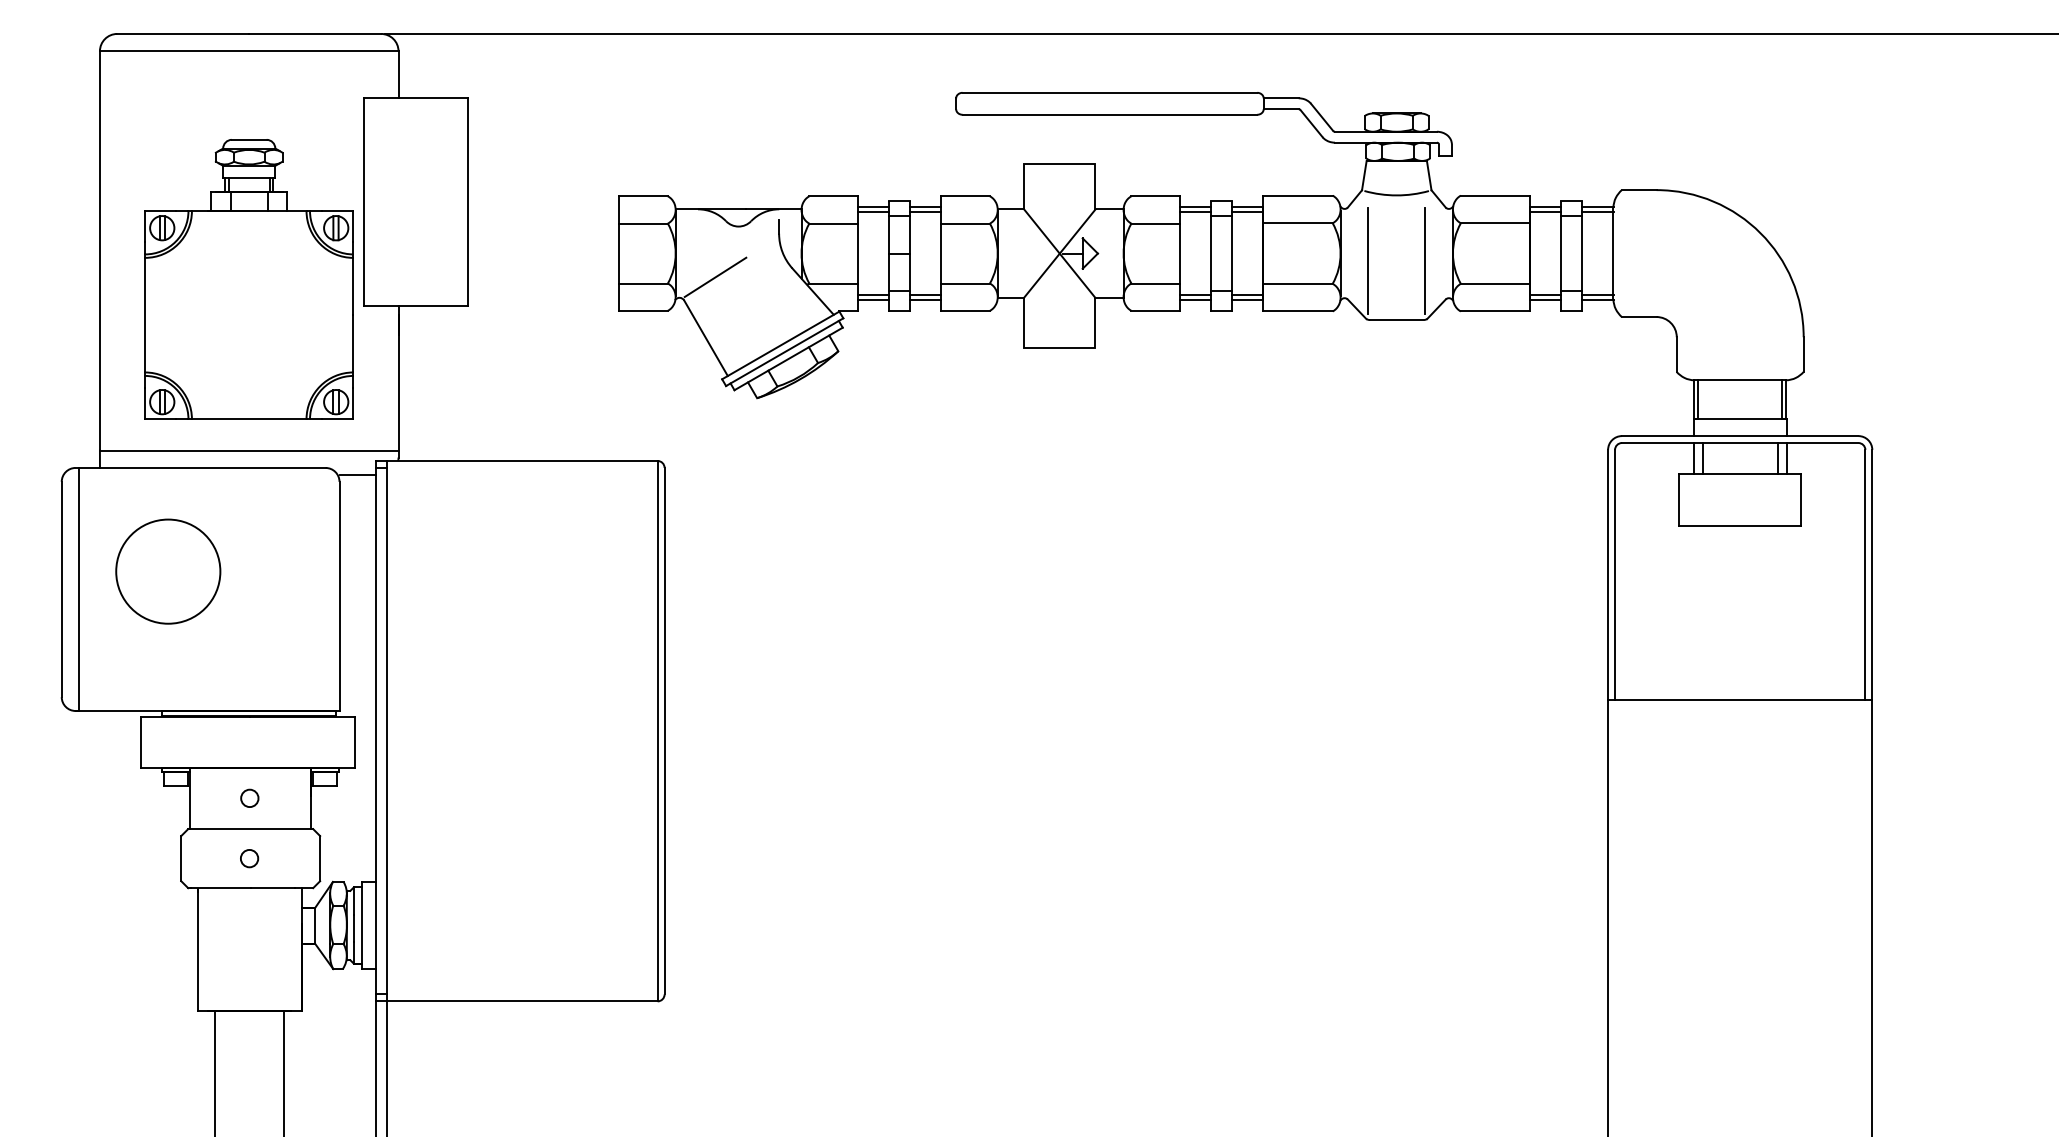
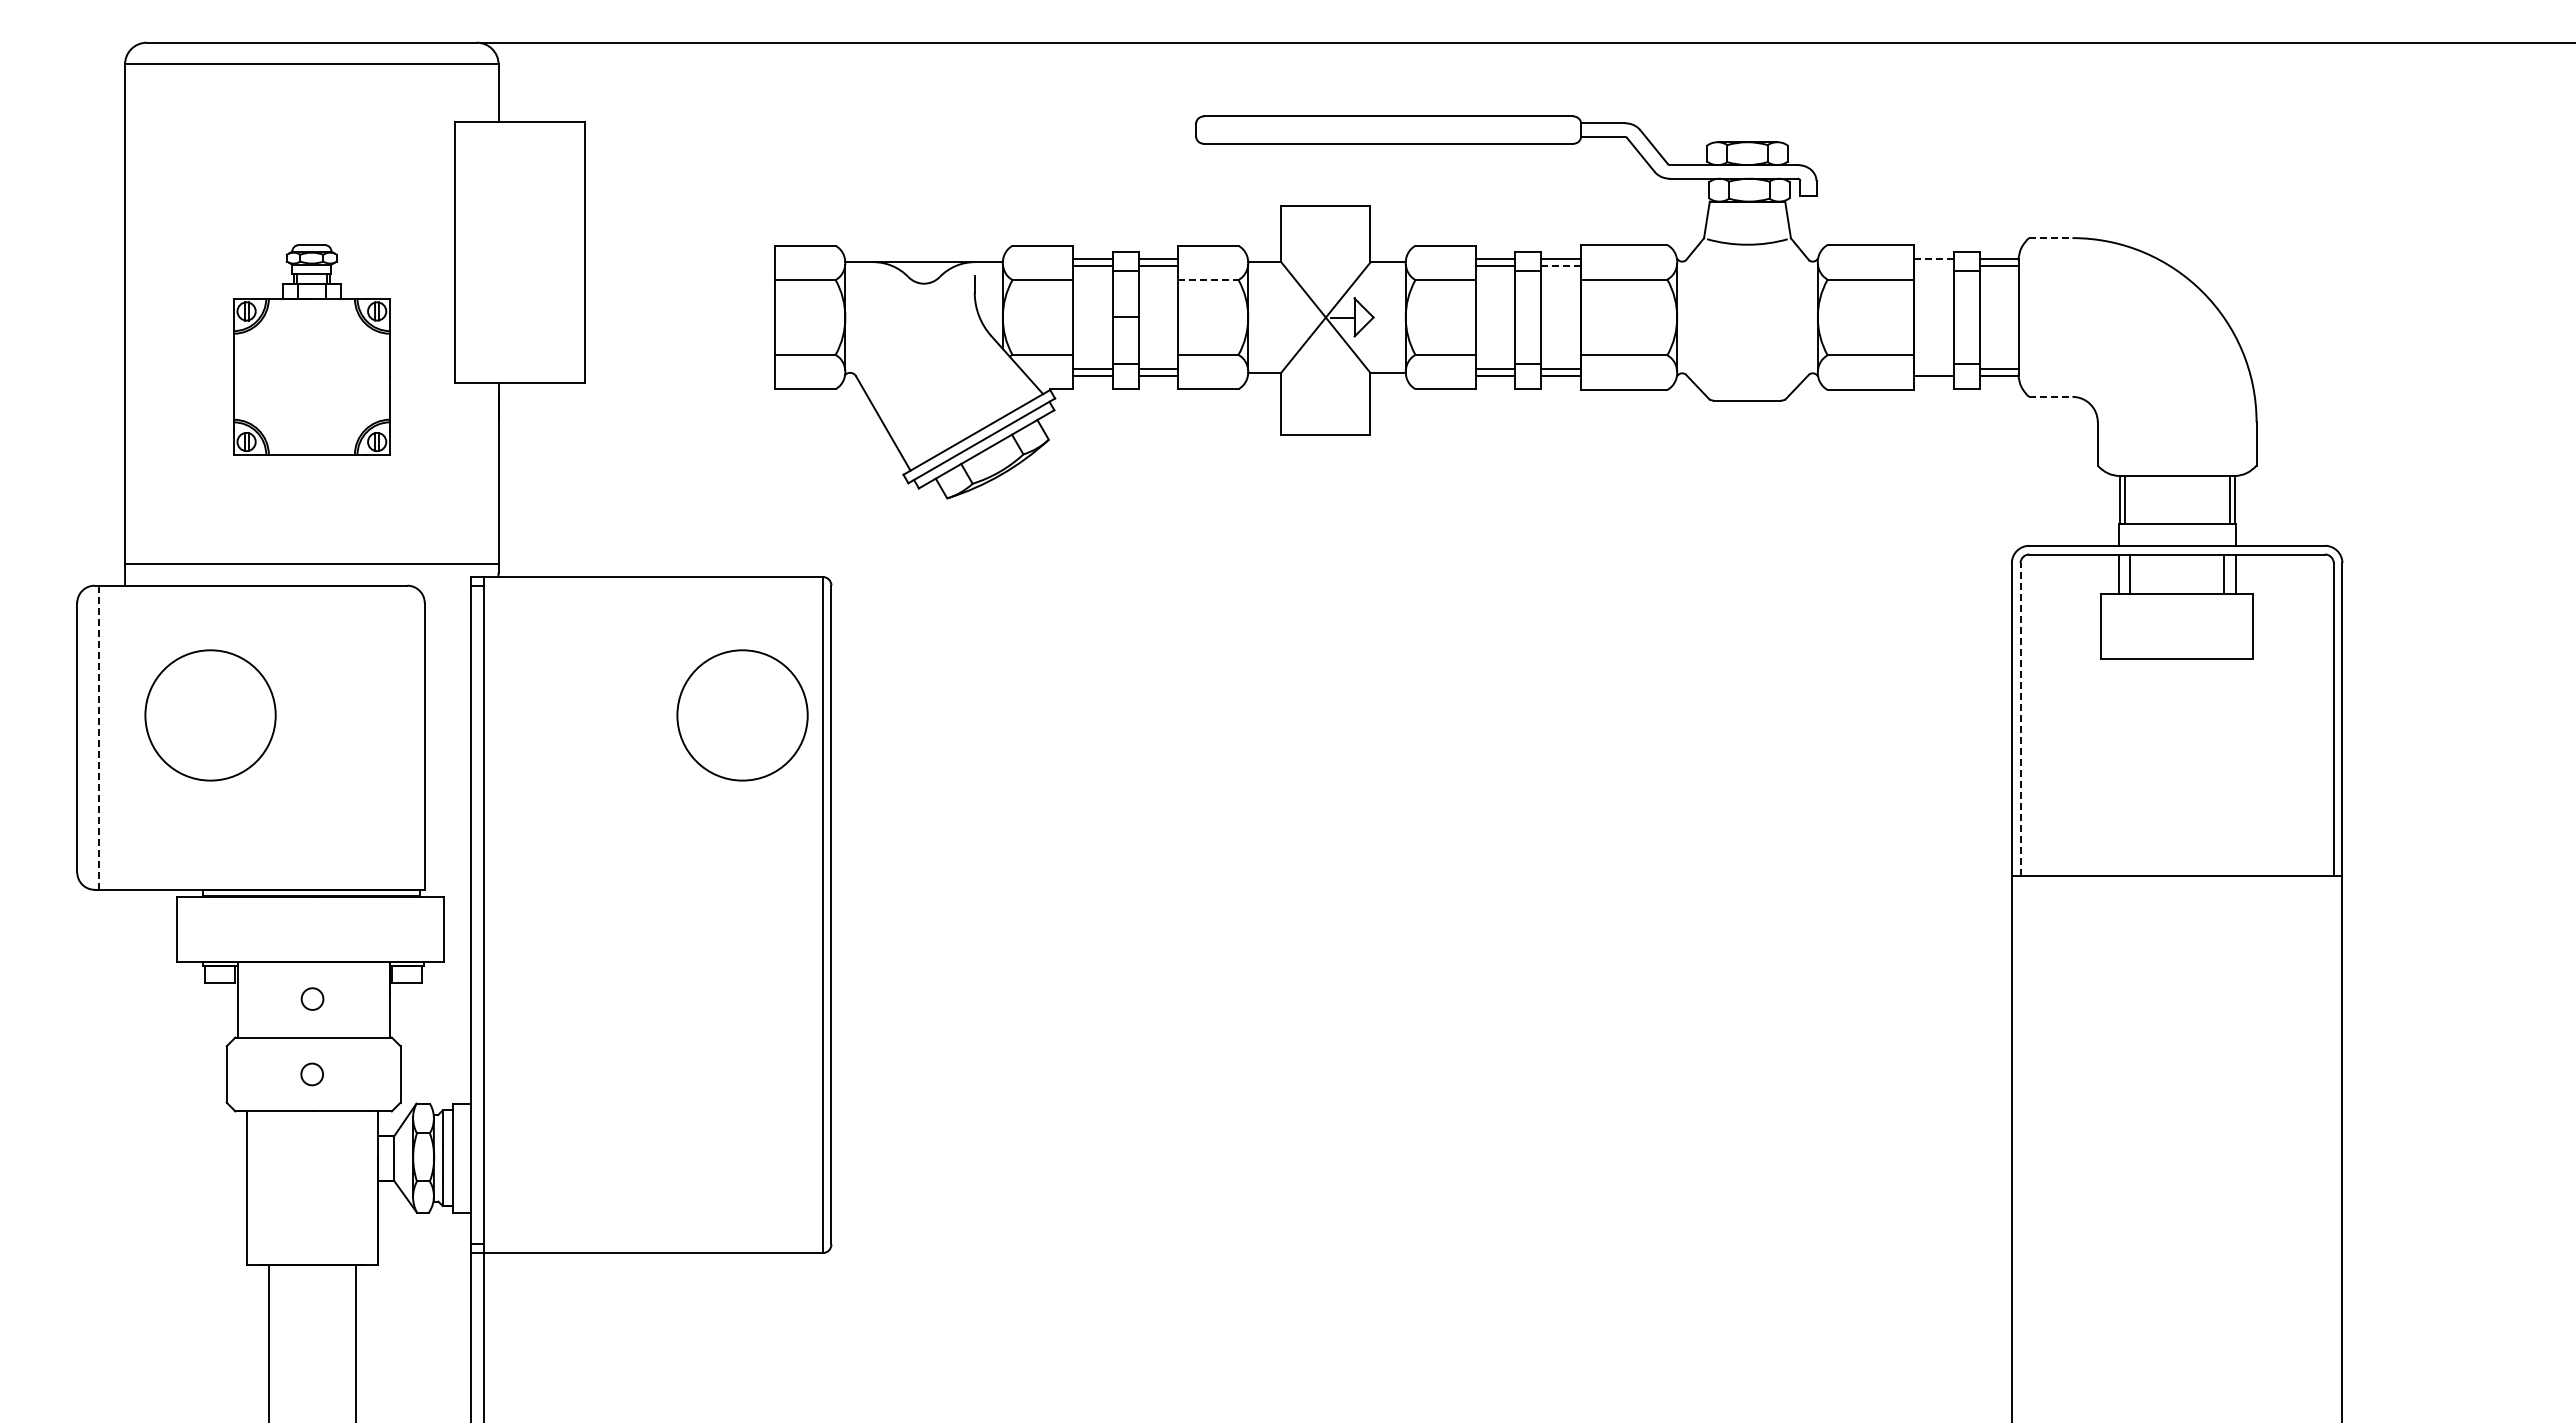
line: (1638, 190) -> (2050, 238), solid -> dashed
line: (1545, 207) -> (1933, 259), solid -> dashed
line: (1248, 212) -> (1561, 265), solid -> dashed
line: (1545, 212) -> (1933, 265), removed
line: (965, 224) -> (1208, 280), solid -> dashed
line: (1368, 260) -> (1711, 326), removed
line: (1425, 260) -> (1783, 326), removed
line: (714, 276) -> (894, 346), removed
part: (248, 279) -> (311, 349), size x0.6
line: (1545, 295) -> (1933, 369), removed
line: (1638, 316) -> (2050, 396), solid -> dashed
line: (357, 474) -> (447, 594), removed
circle: (593, 571) -> (742, 715), added
line: (1614, 574) -> (2020, 719), solid -> dashed
line: (78, 590) -> (98, 738), solid -> dashed

